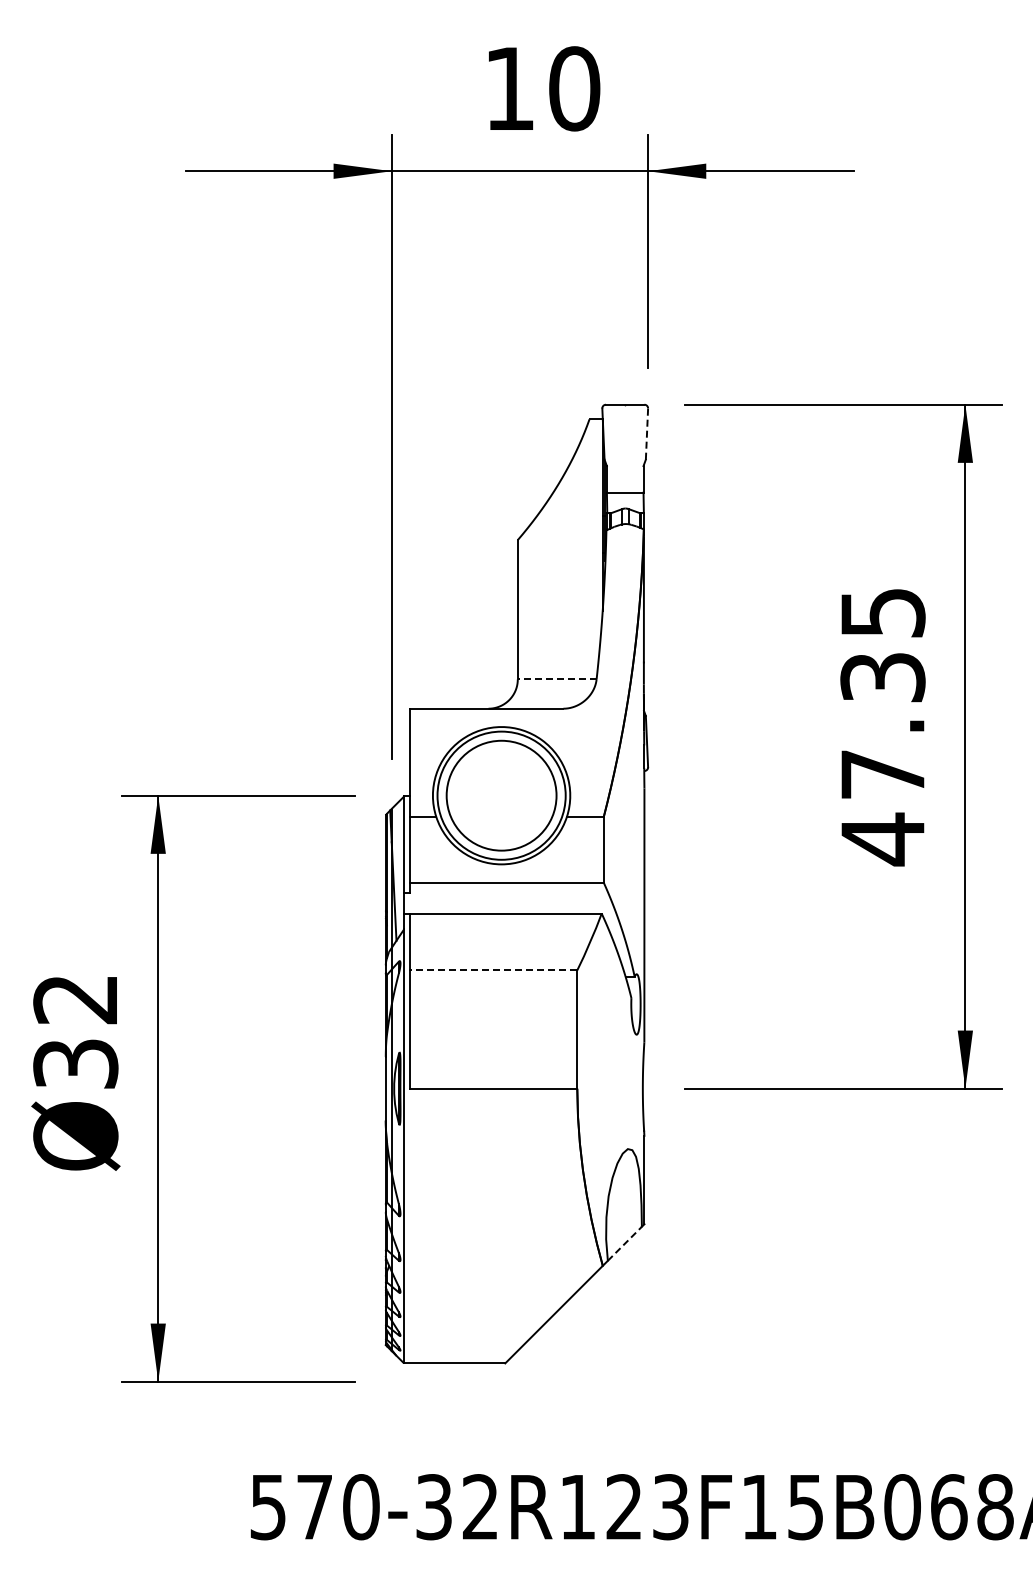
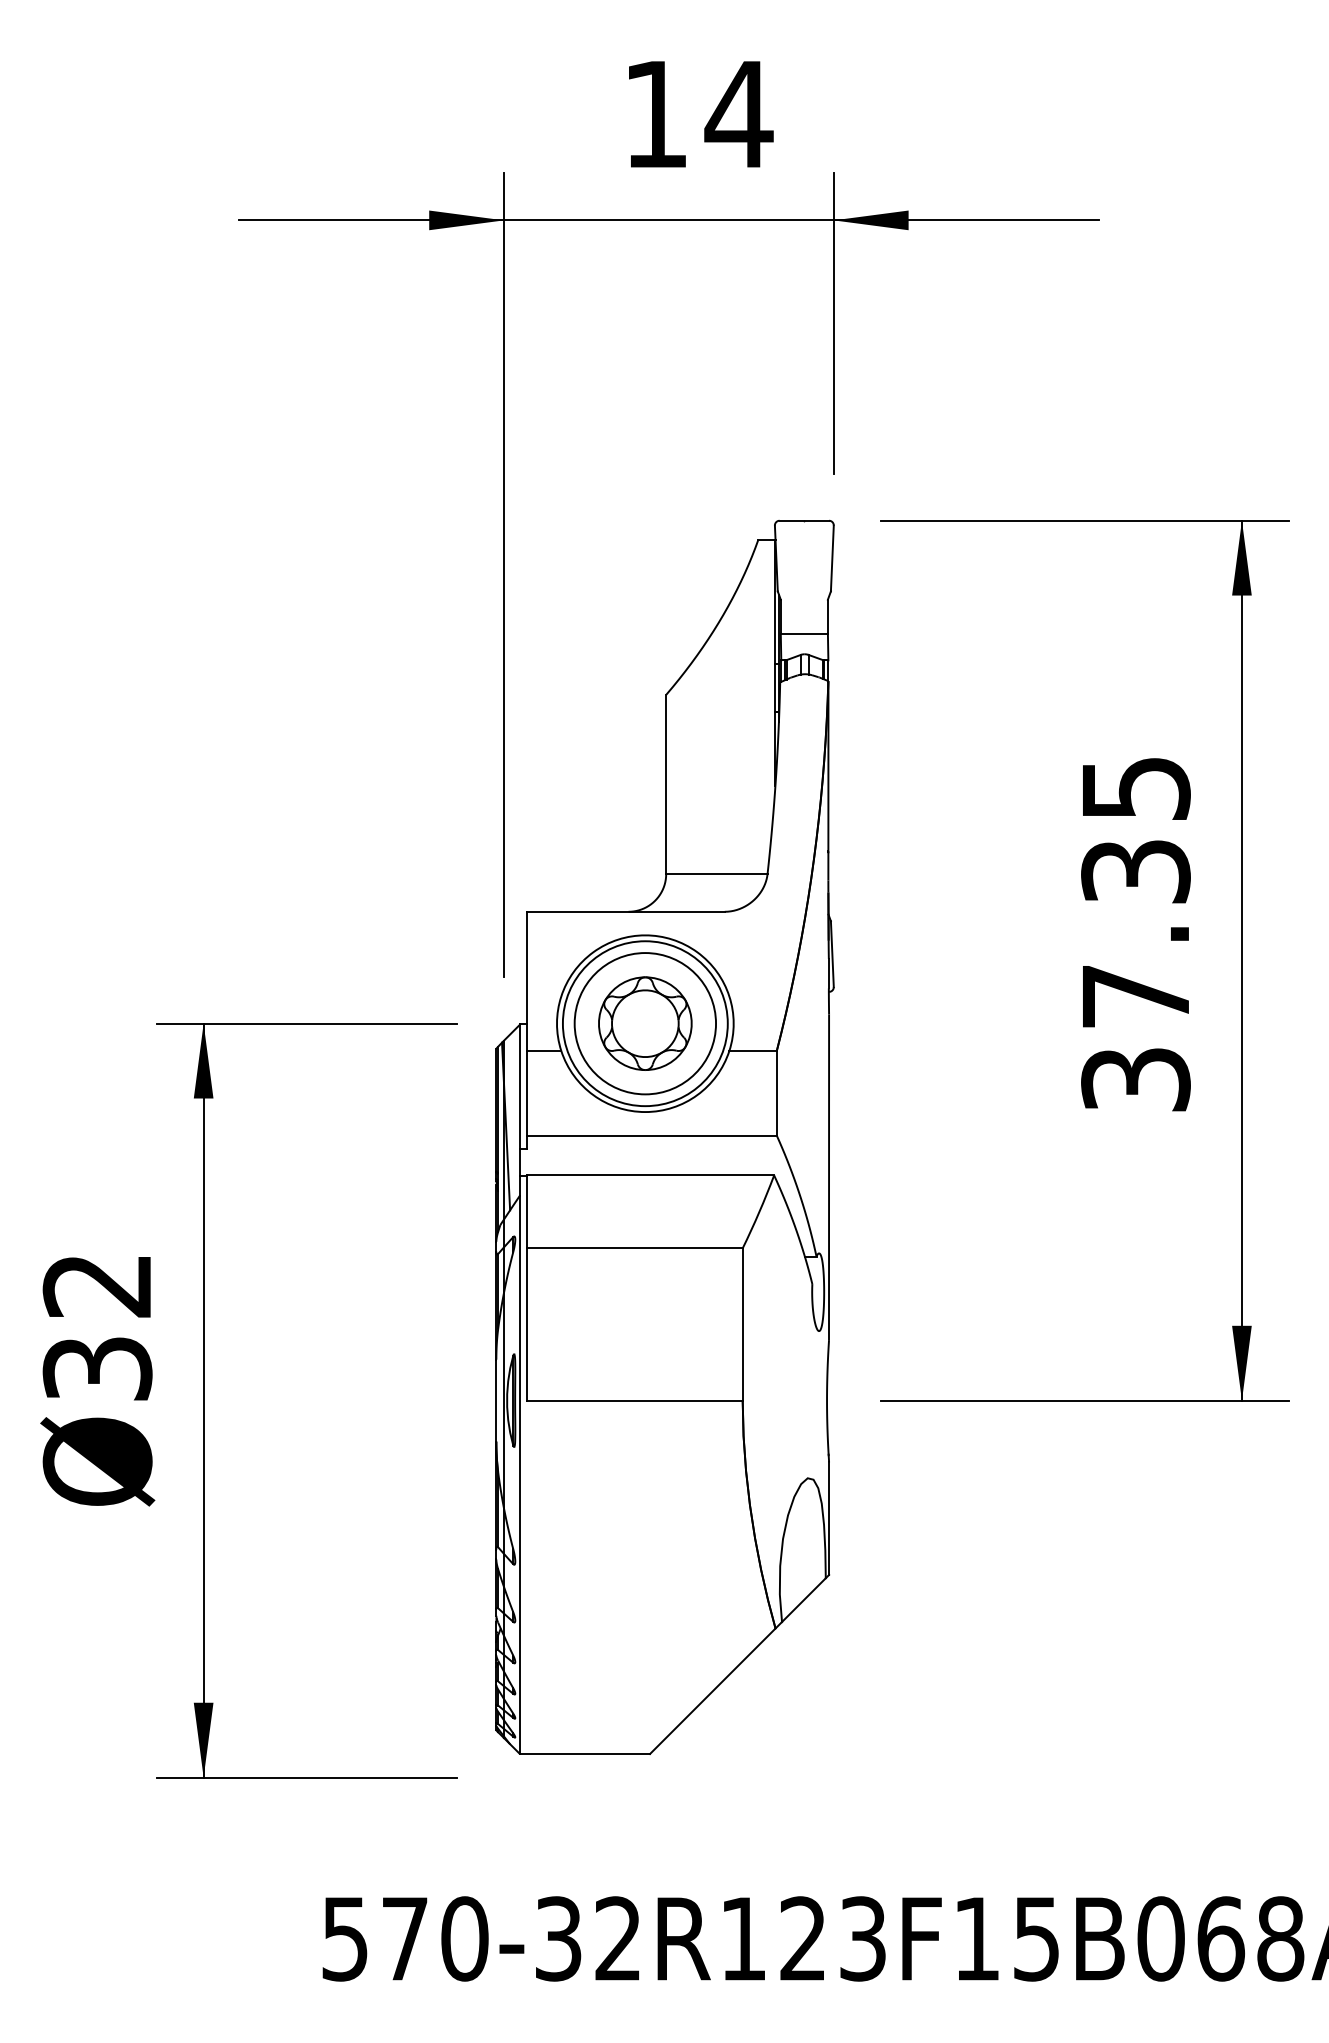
text: (574, 88) -> (739, 113), 10 -> 14
line: (646, 434) -> (831, 559), dashed -> solid
line: (556, 679) -> (715, 874), dashed -> solid
part: (501, 795) -> (645, 1023), added
text: (882, 839) -> (1135, 1080), 47.35 -> 37.35
line: (493, 970) -> (634, 1248), dashed -> solid
line: (625, 1243) -> (804, 1599), dashed -> solid

